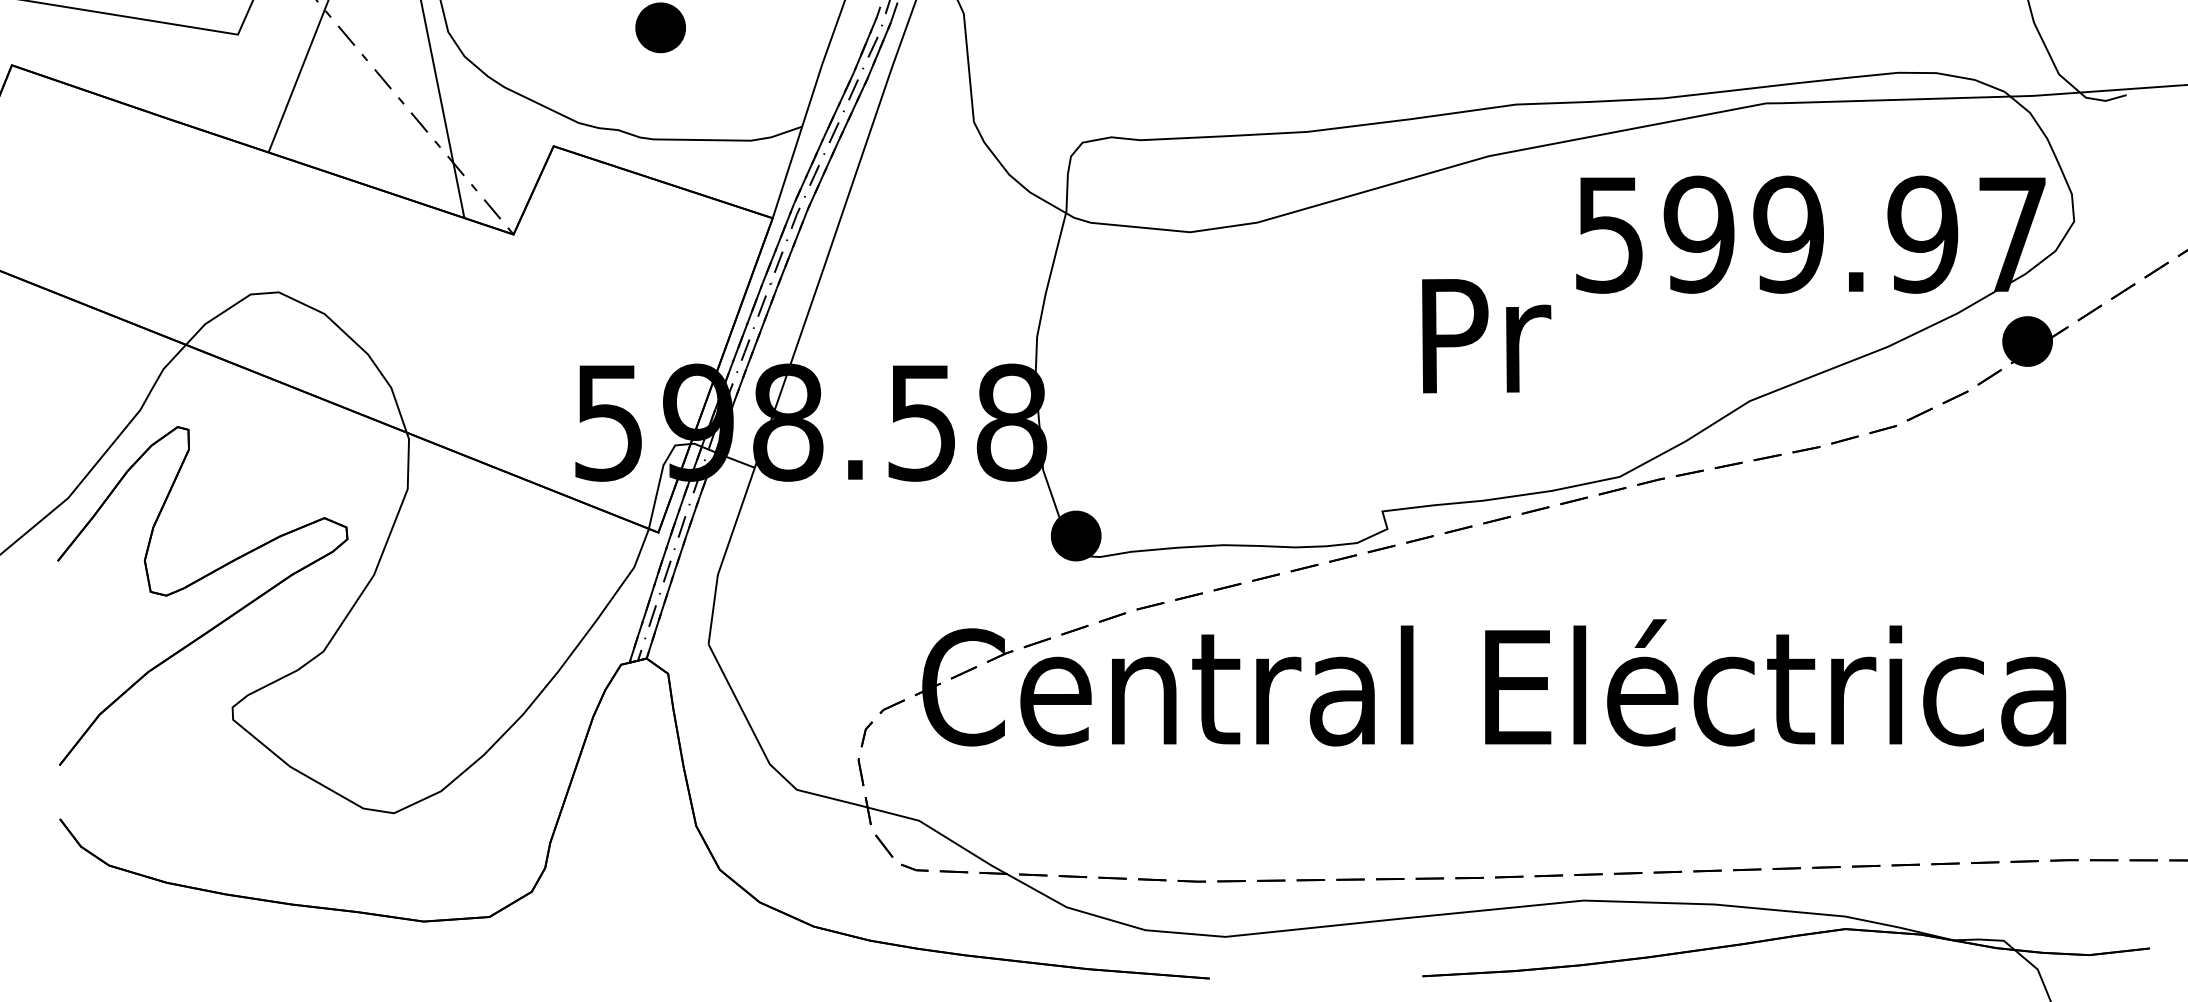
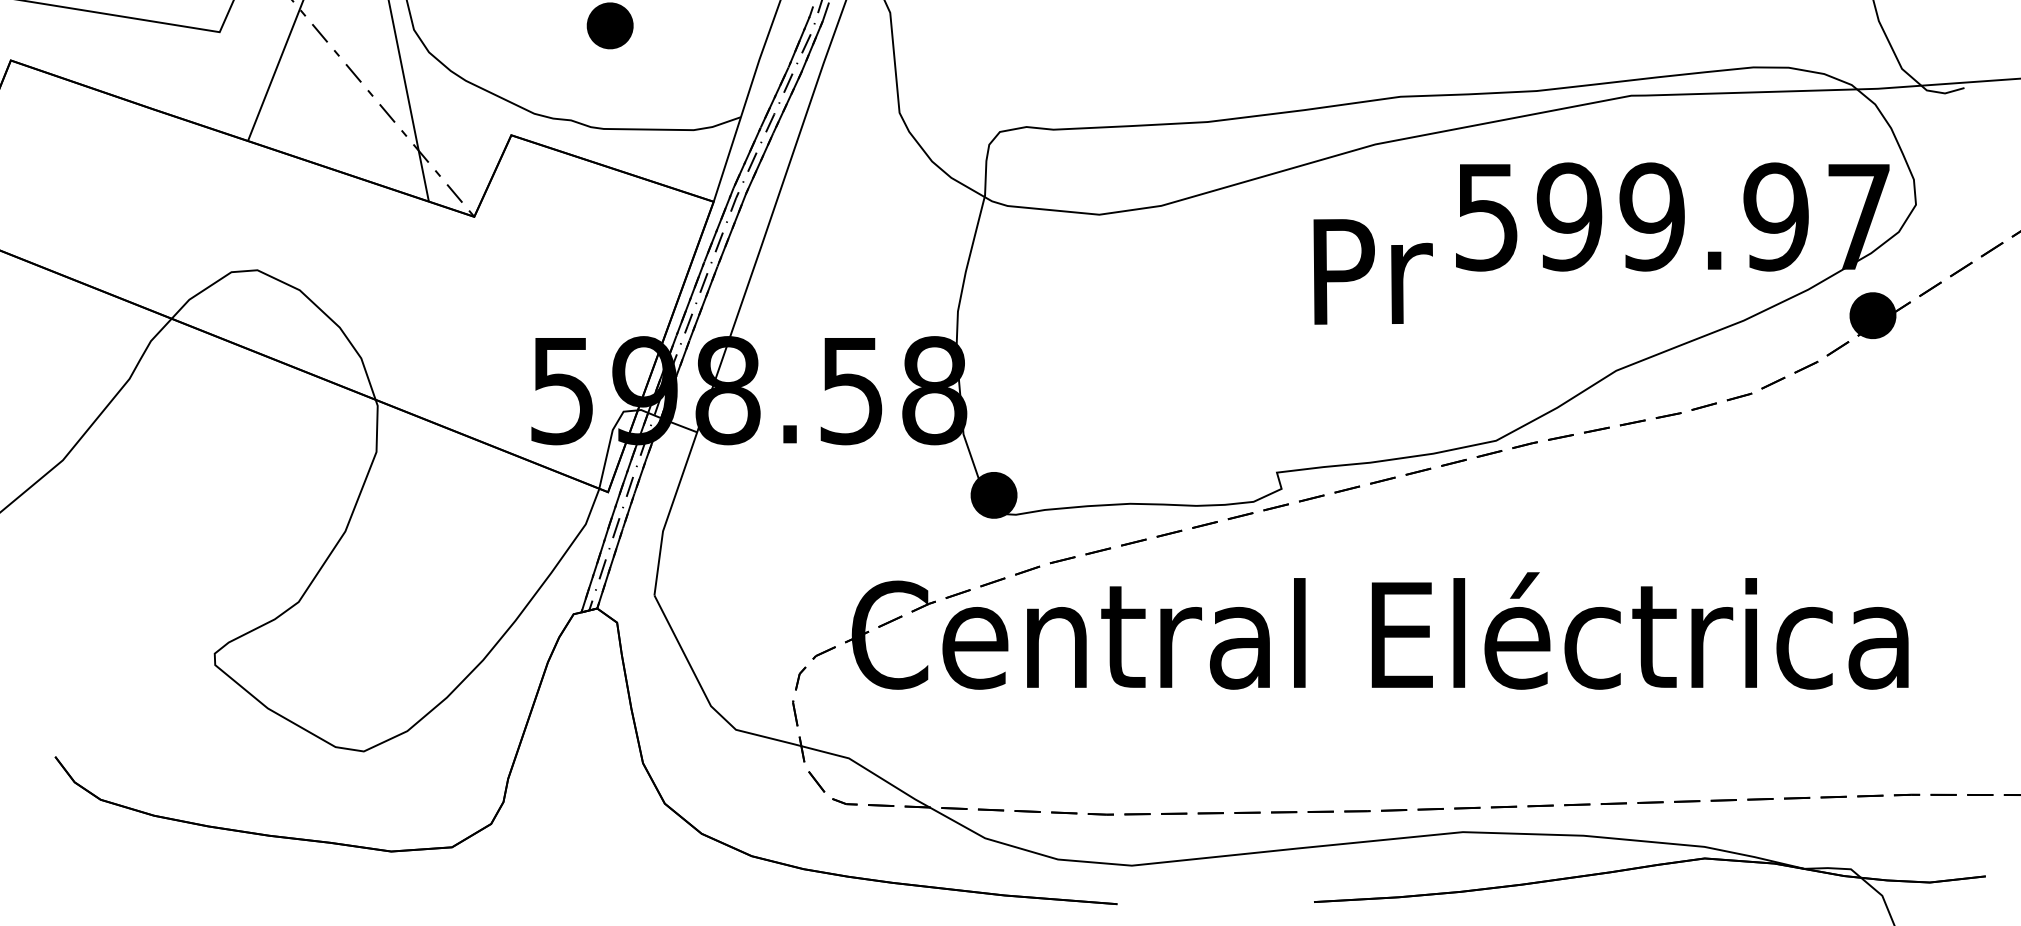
text: (1486, 336) -> (1373, 272), moved
part: (193, 584) -> (178, 540), removed

